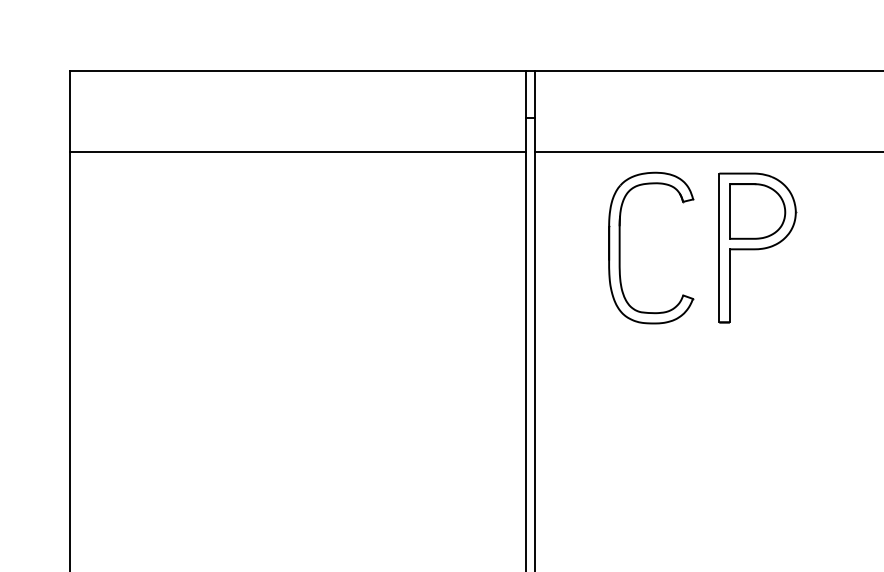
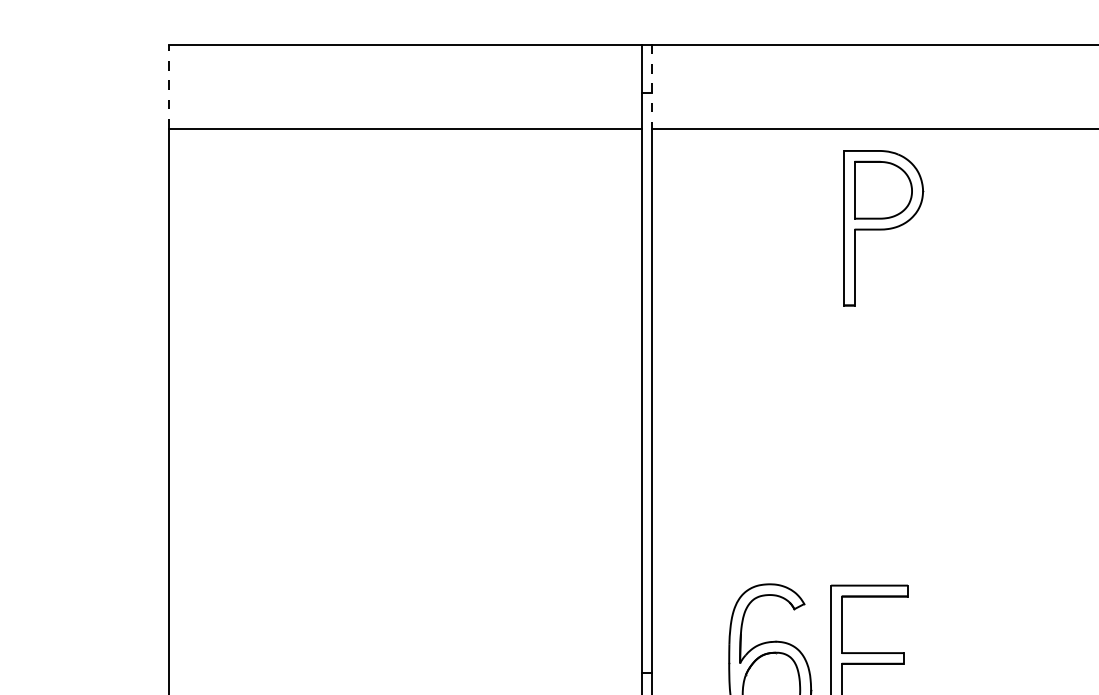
line: (70, 111) -> (169, 86), solid -> dashed
line: (535, 111) -> (652, 86), solid -> dashed
part: (619, 248) -> (740, 228), removed

